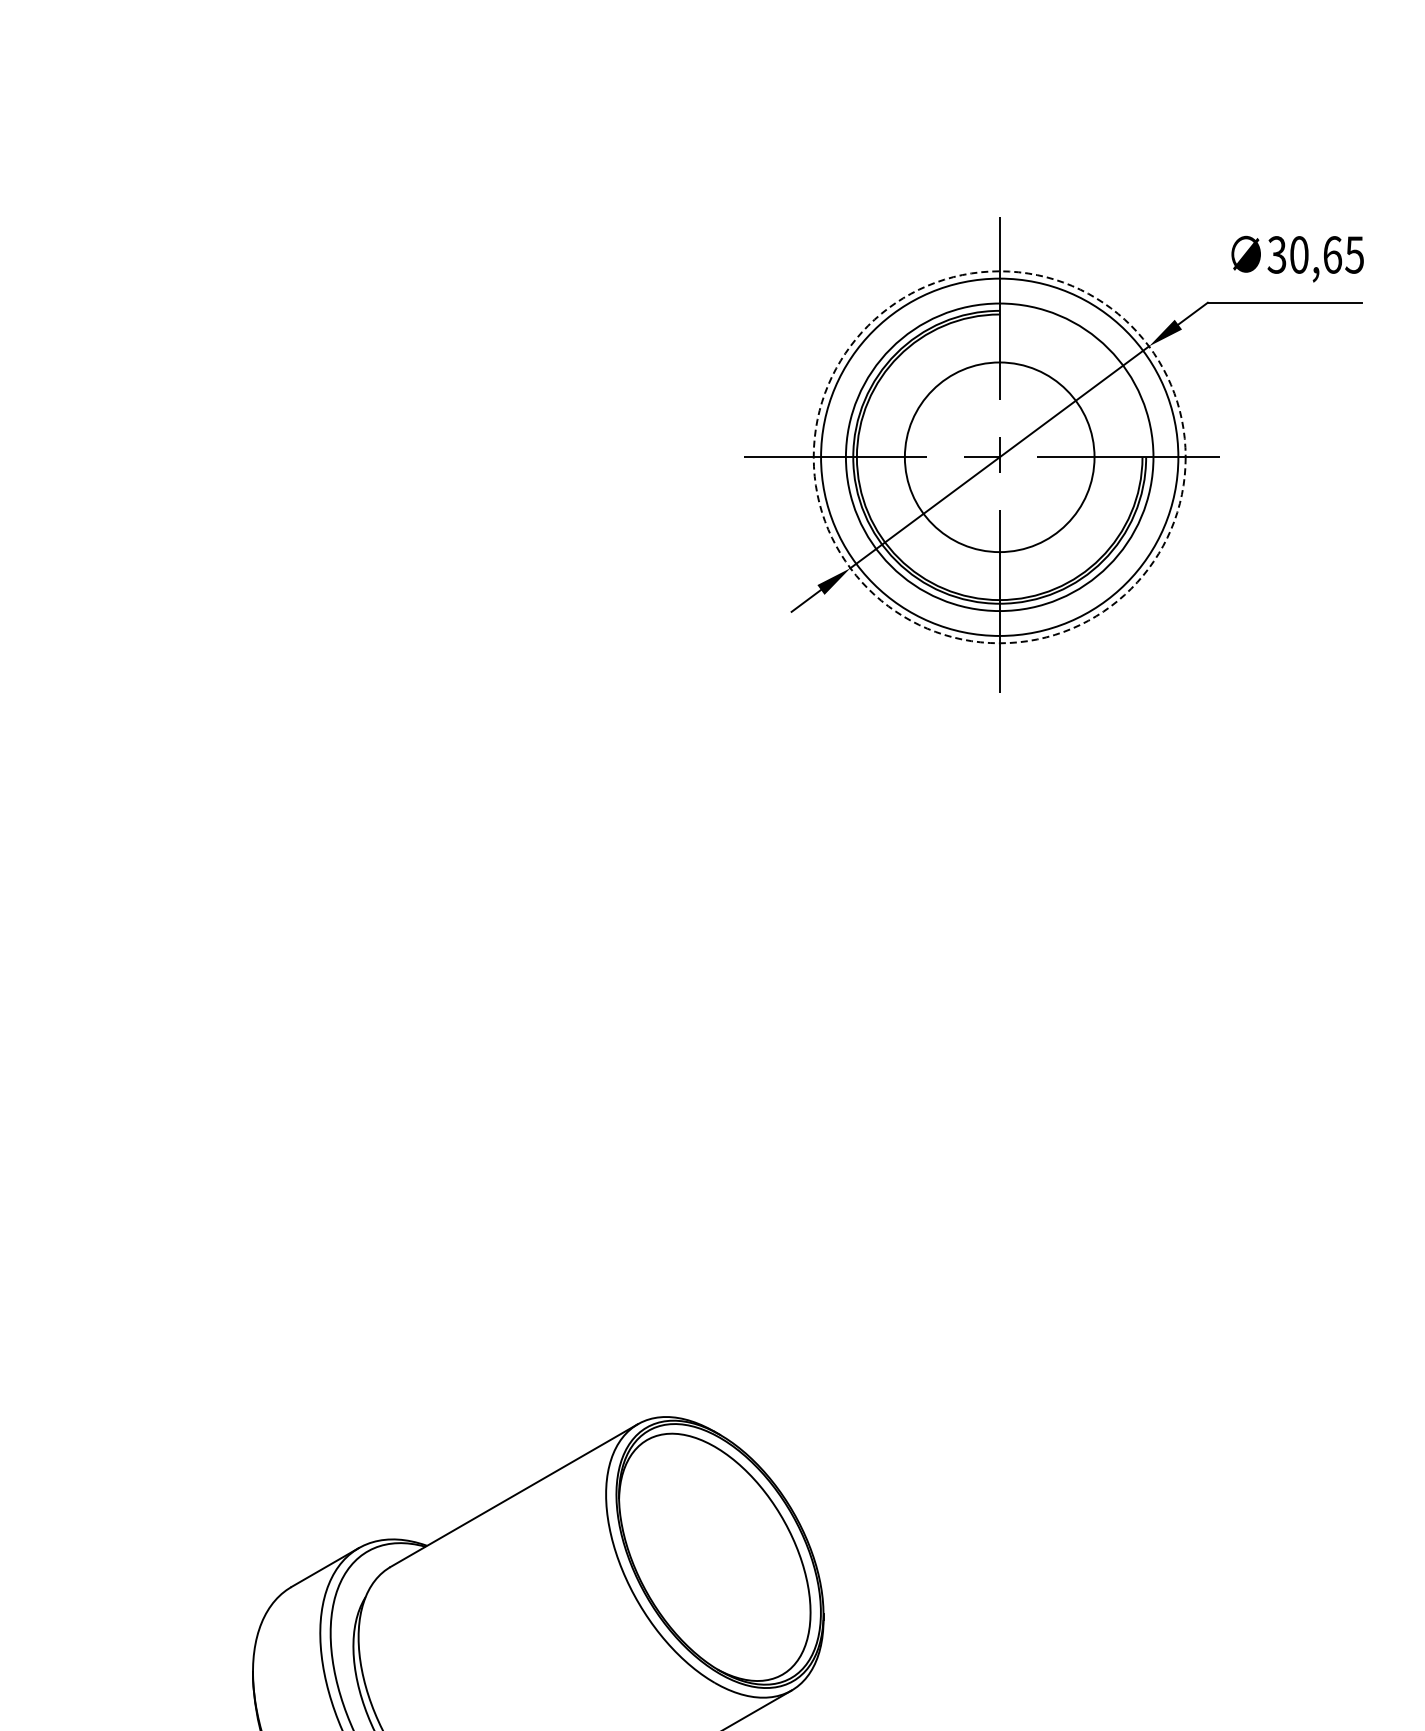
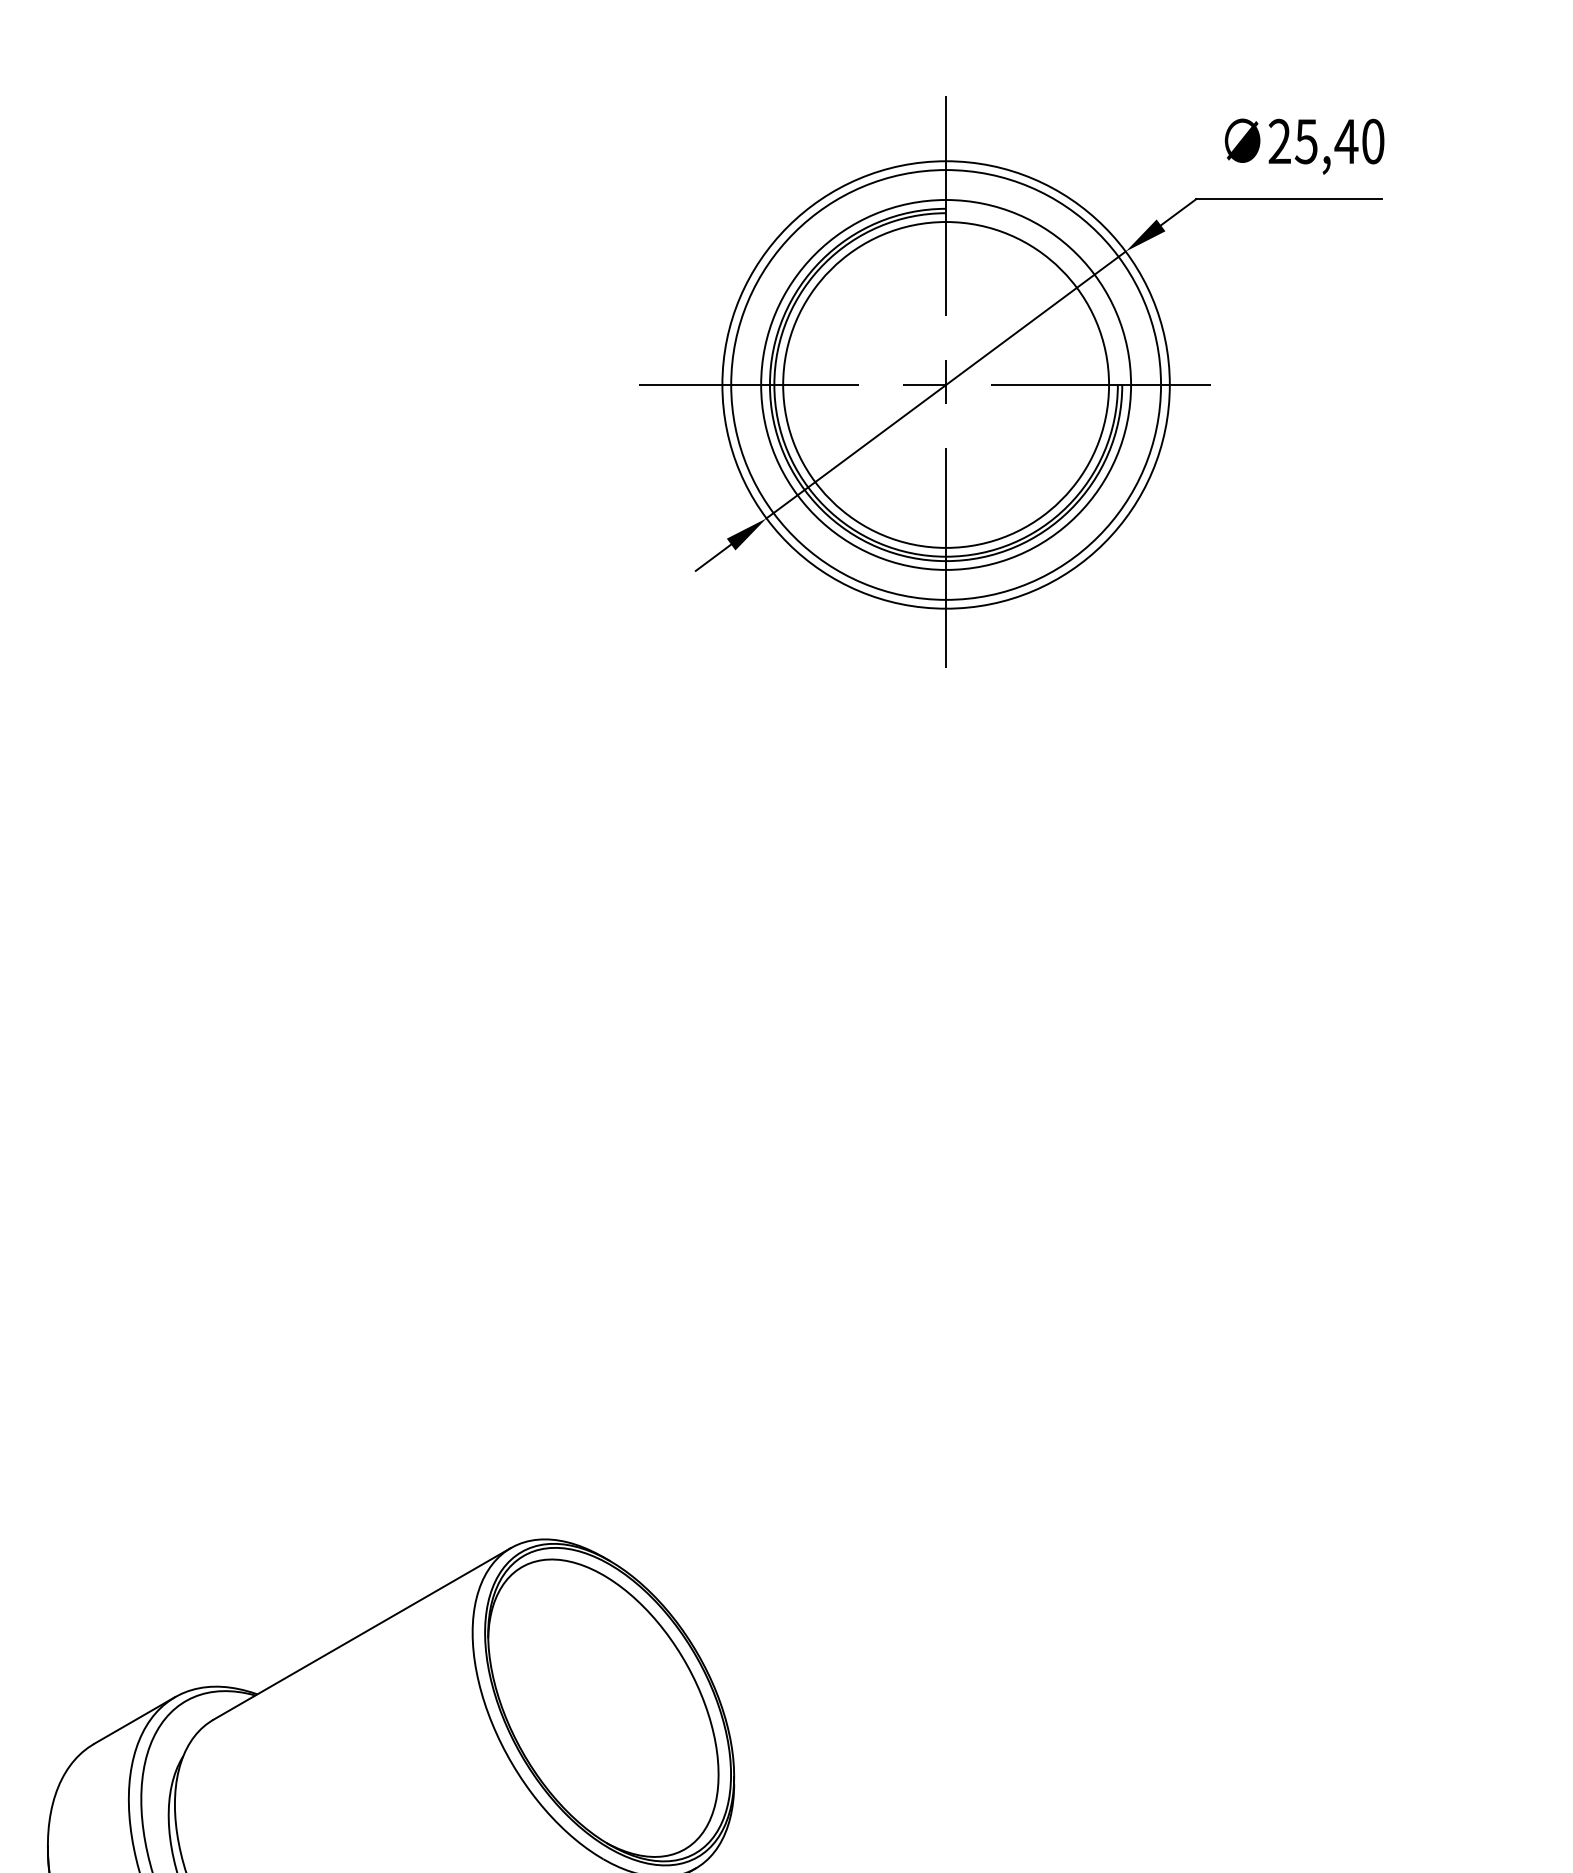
text: (1315, 254) -> (1325, 141), 30,65 -> 25,40
circle: (999, 456) -> (945, 384), size x1.43
circle: (999, 457) -> (945, 385), dashed -> solid

